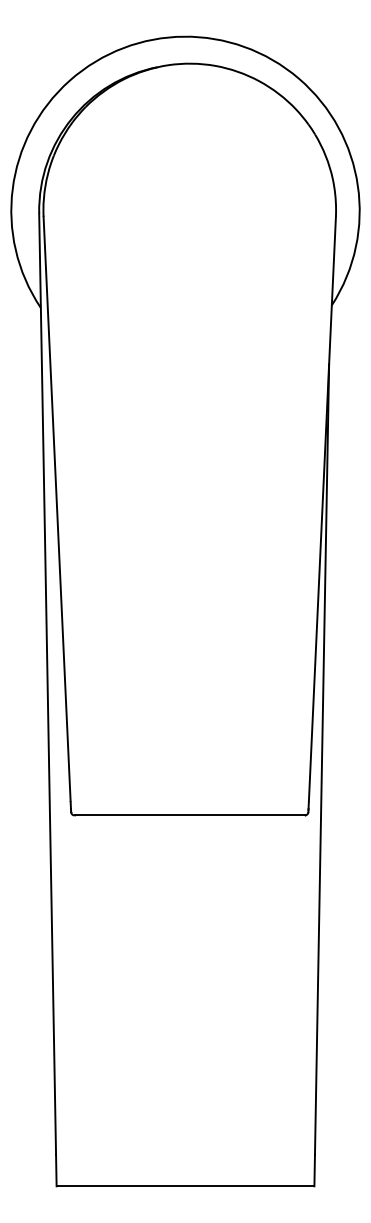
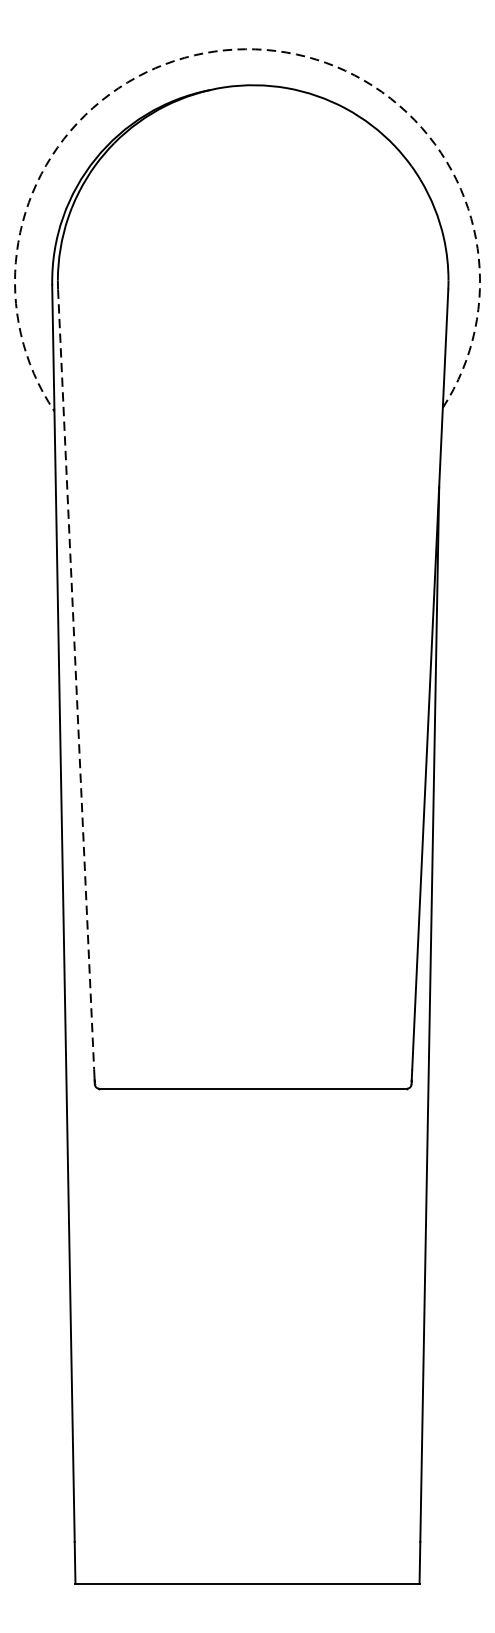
arc: (183, 36) -> (244, 48), solid -> dashed
line: (57, 508) -> (76, 679), solid -> dashed

